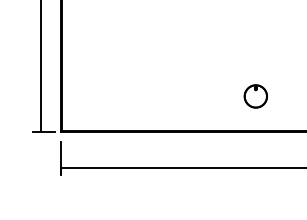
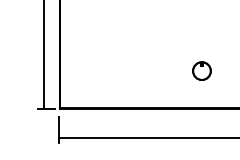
part: (255, 96) -> (201, 71), moved

